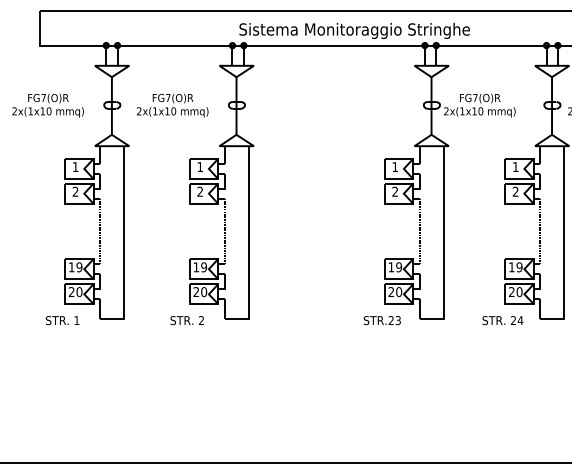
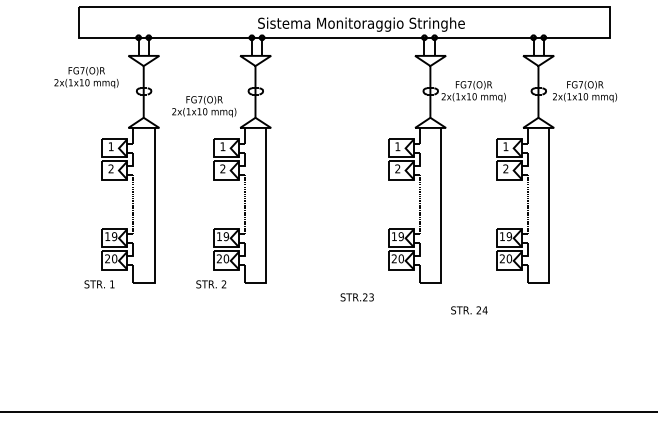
text: (48, 105) -> (86, 77), moved
text: (172, 105) -> (204, 106), moved
text: (381, 320) -> (356, 297), moved
text: (502, 320) -> (469, 310), moved

